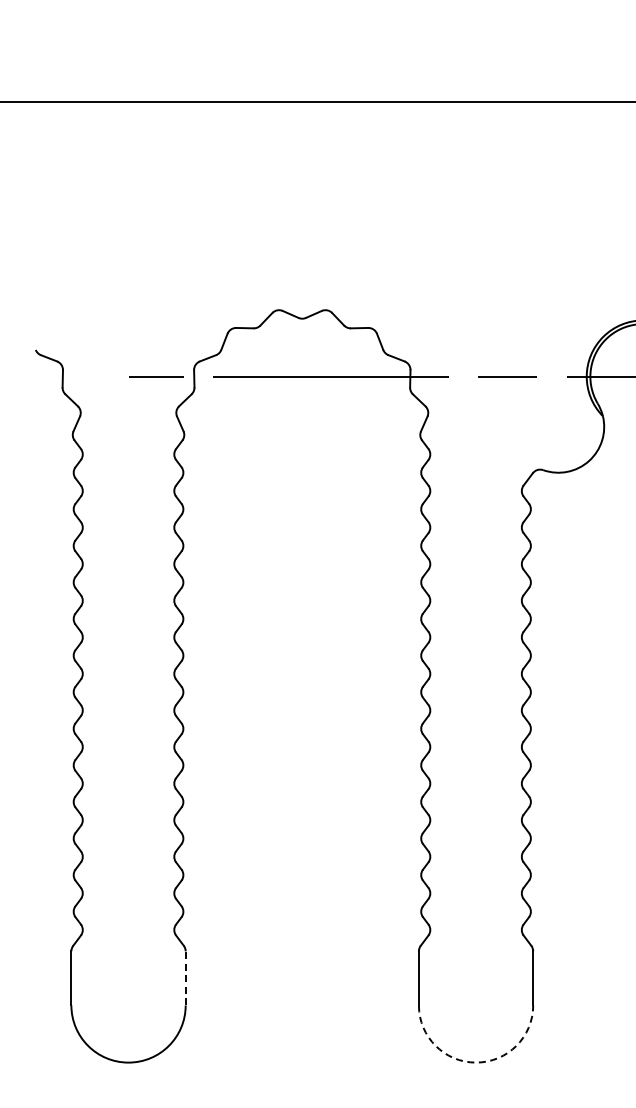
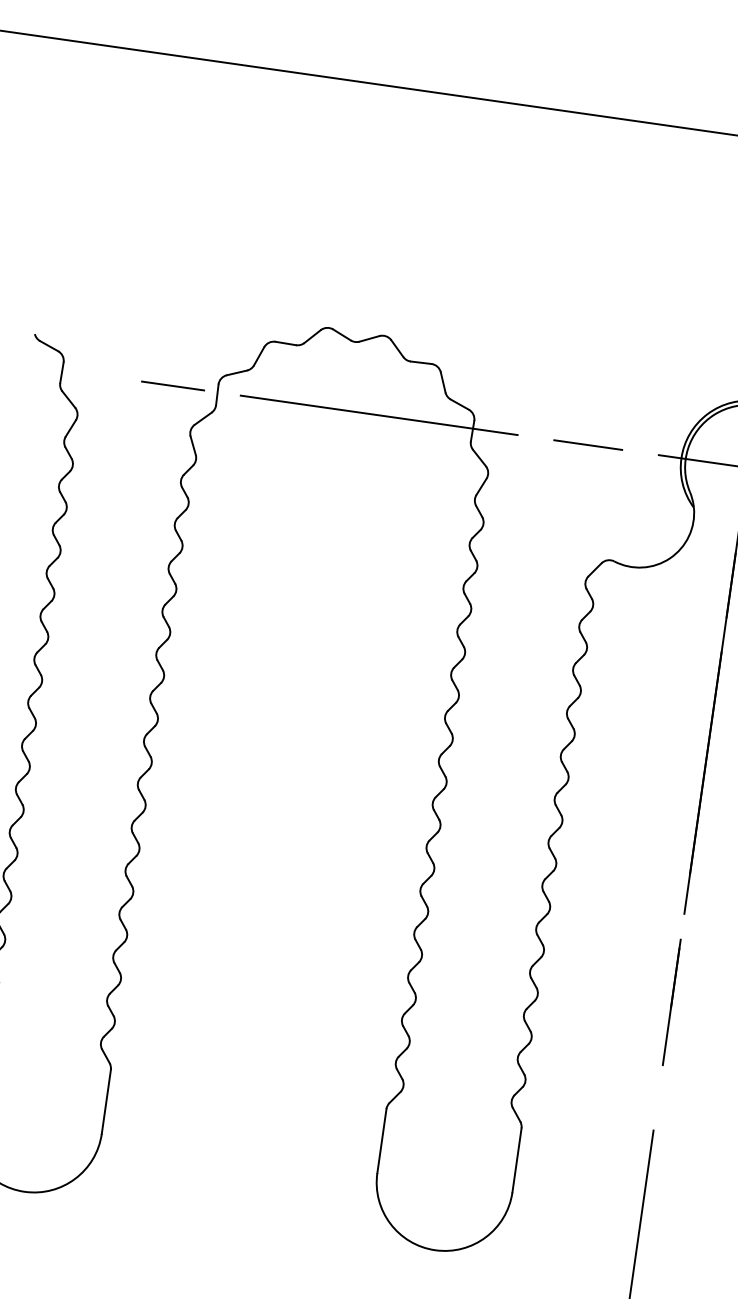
line: (185, 977) -> (106, 1100), dashed -> solid
arc: (476, 1062) -> (435, 1250), dashed -> solid

